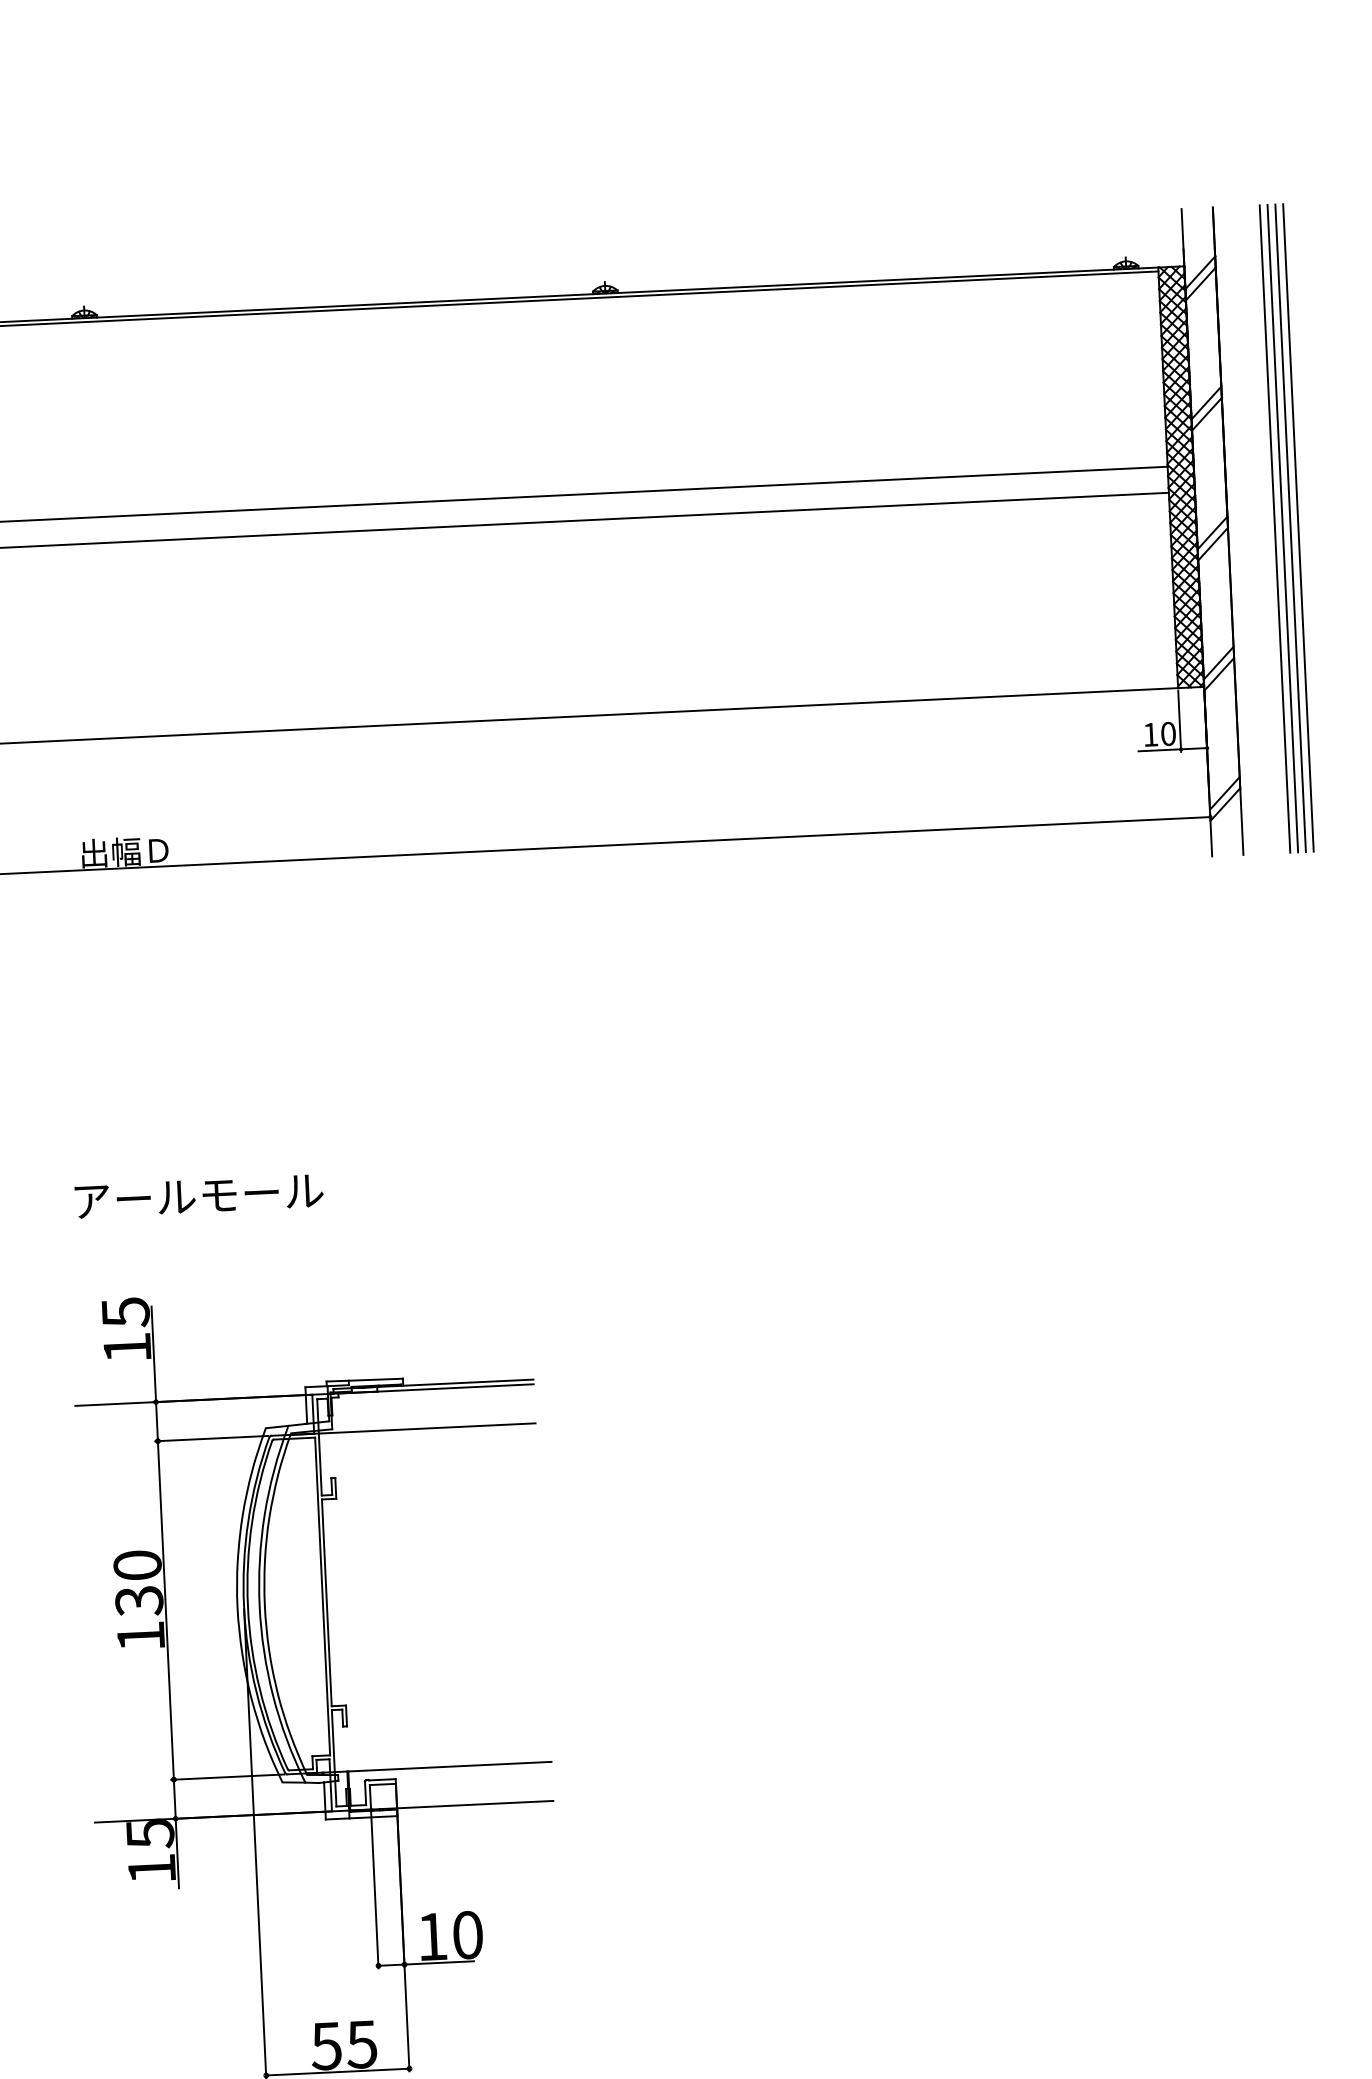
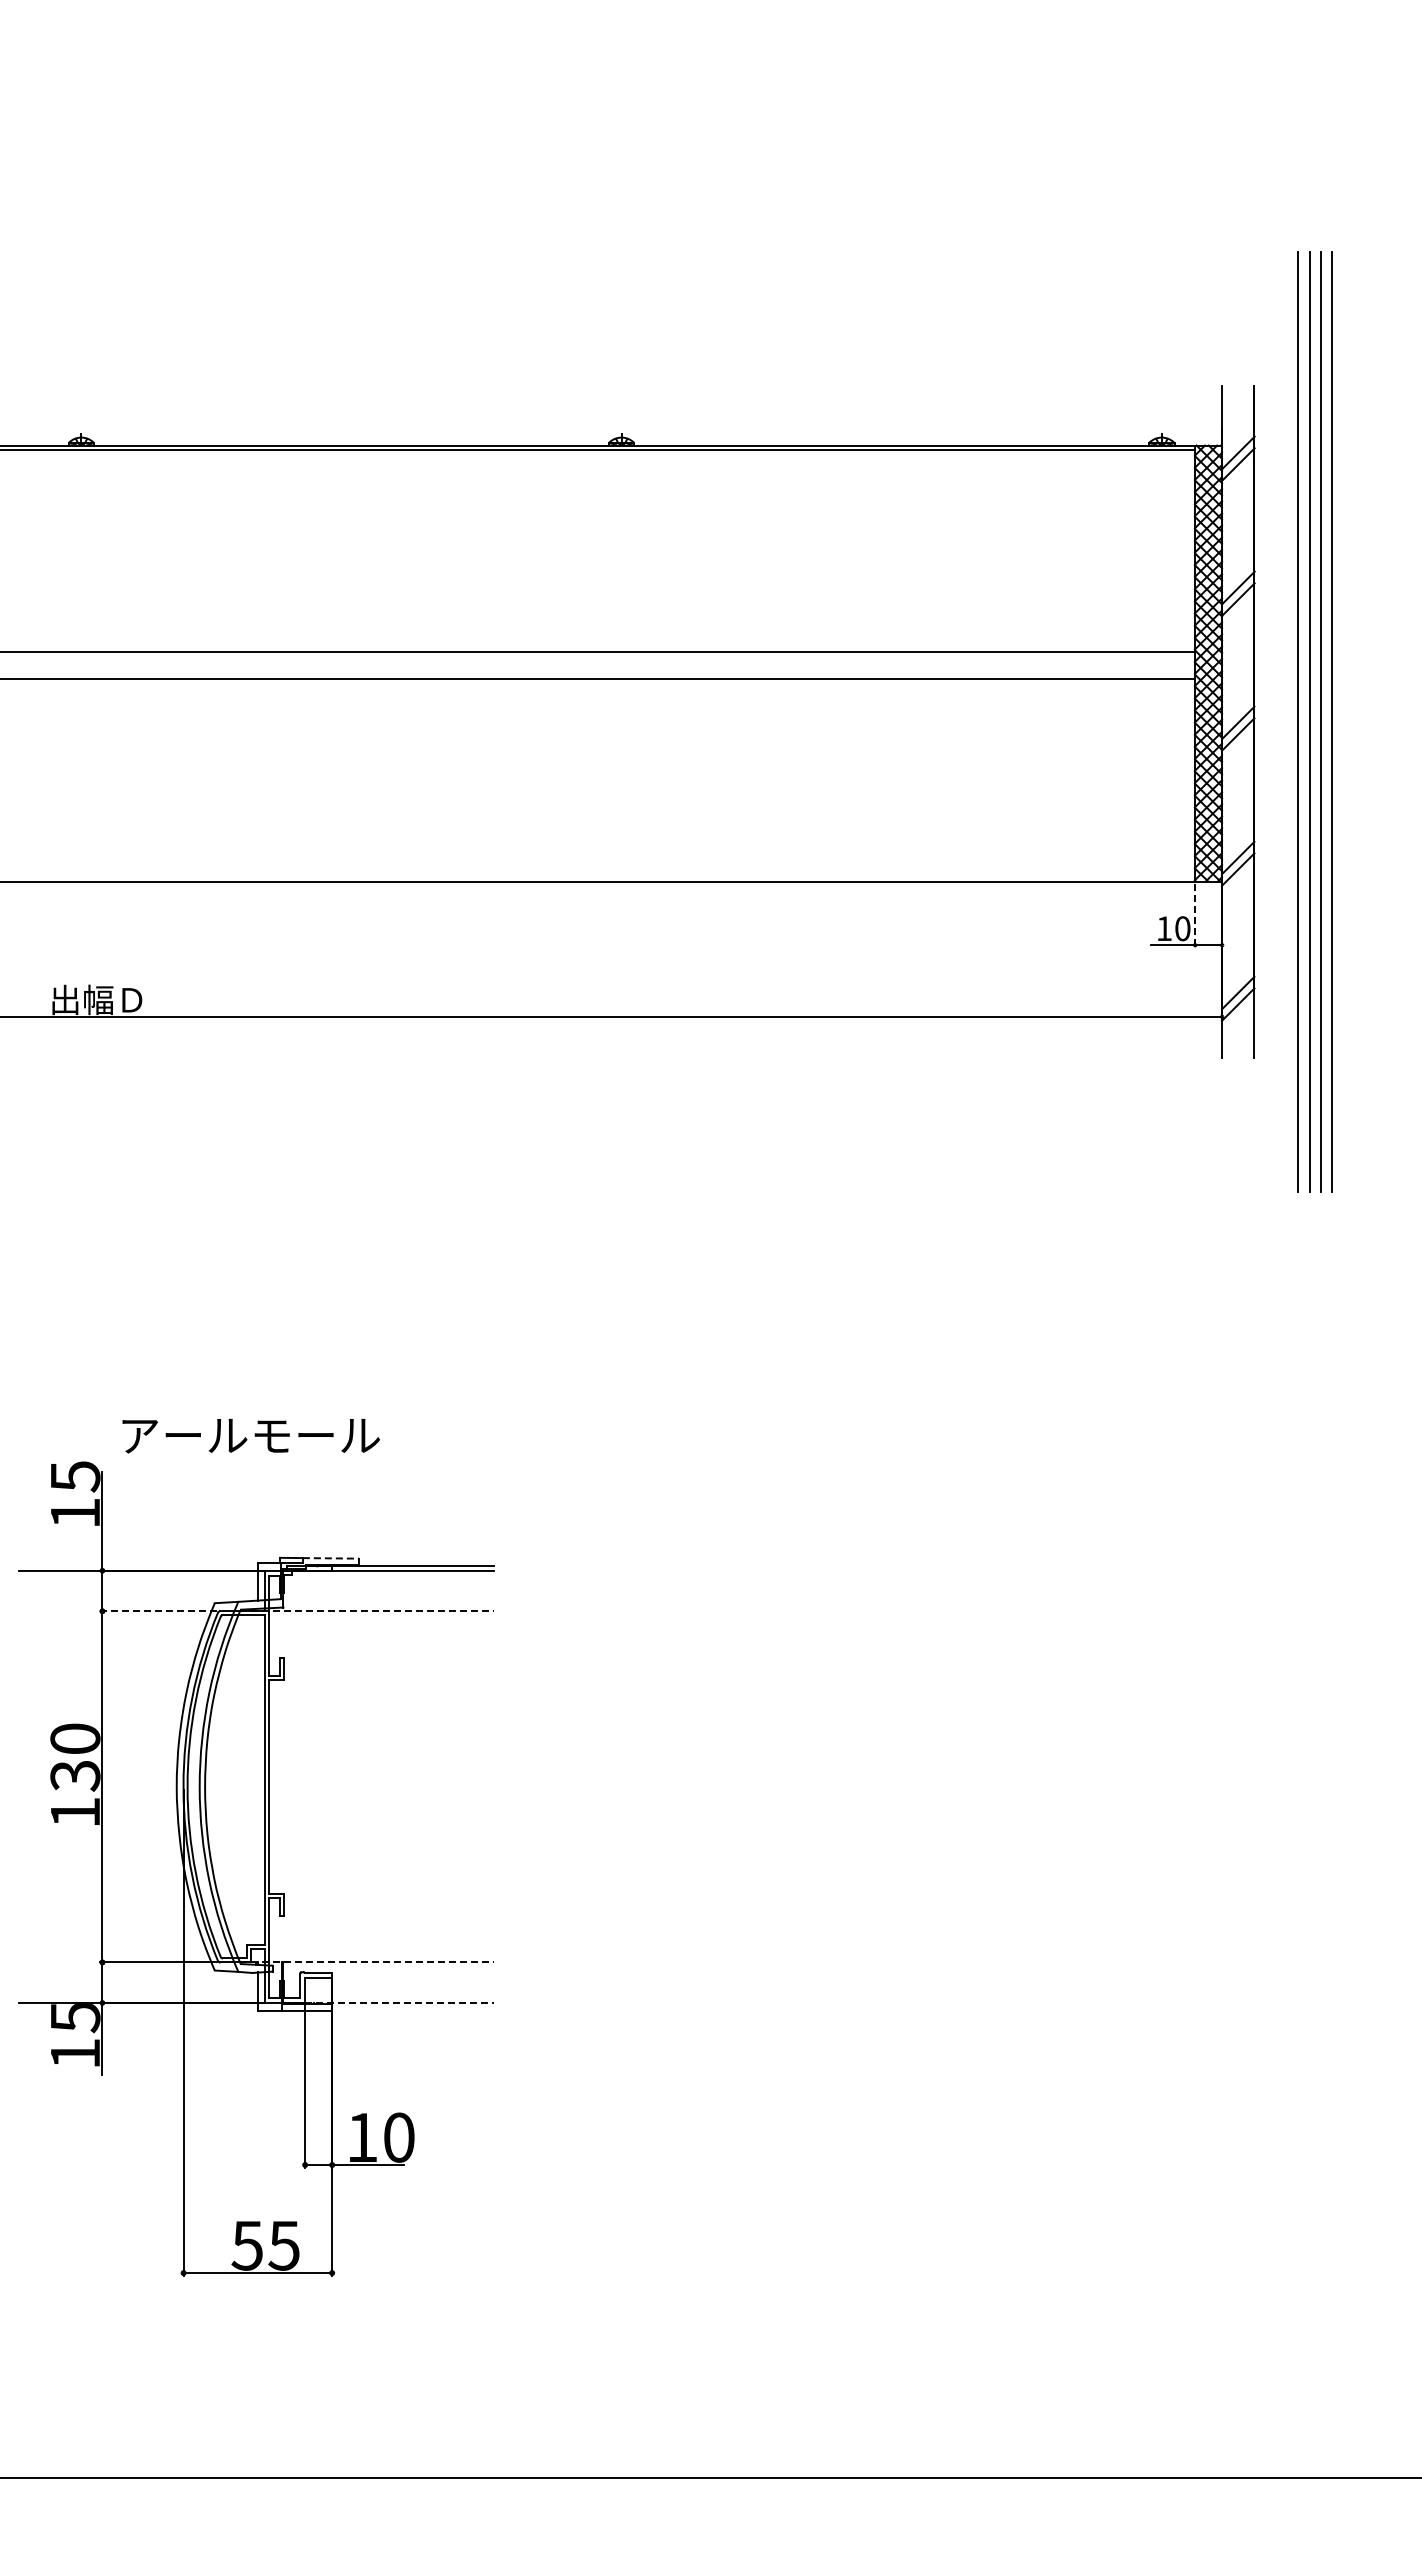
part: (1286, 528) -> (1314, 721), size x1.4
line: (1180, 721) -> (1195, 916), solid -> dashed
text: (198, 1196) -> (250, 1436), moved
line: (376, 1379) -> (331, 1558), solid -> dashed
line: (413, 1429) -> (367, 1611), solid -> dashed
line: (211, 1438) -> (158, 1611), solid -> dashed
line: (429, 1767) -> (367, 1962), solid -> dashed
line: (452, 1805) -> (389, 2002), solid -> dashed

